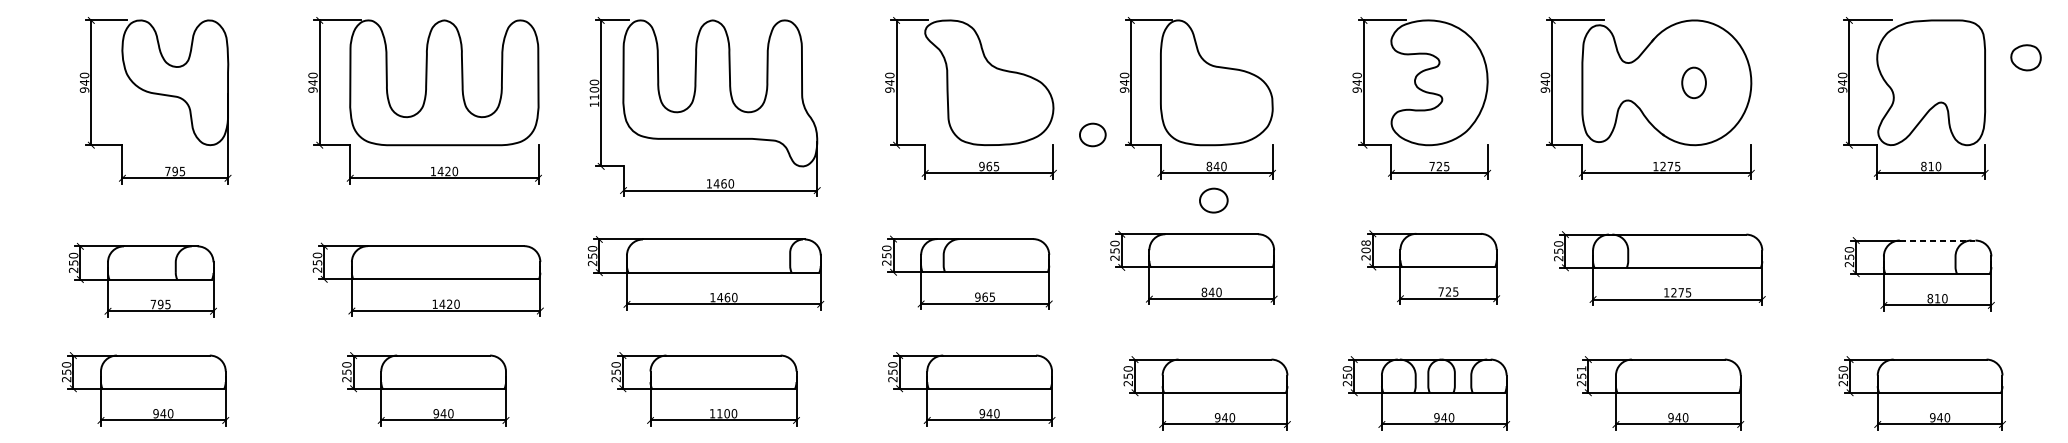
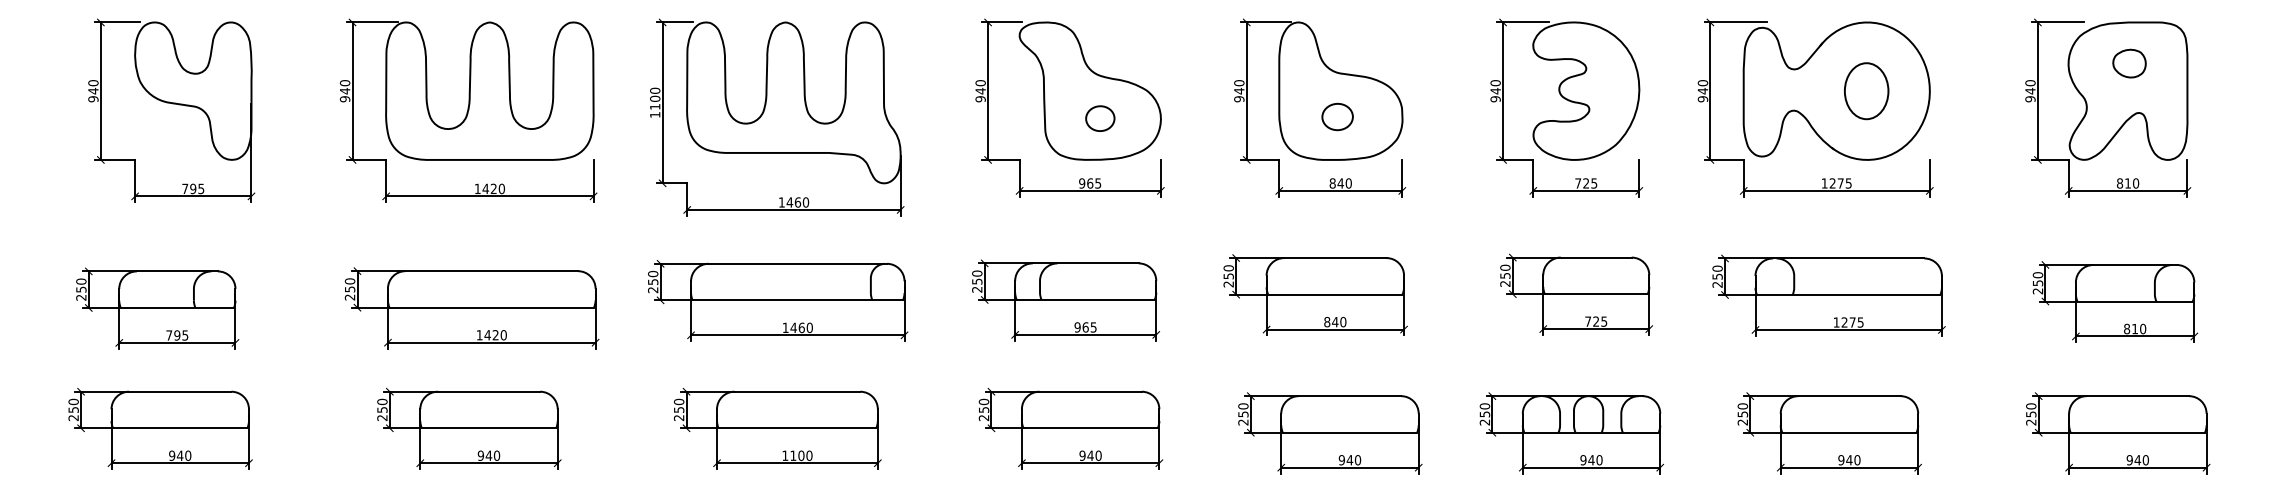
part: (2026, 57) -> (2129, 63), moved
part: (1693, 83) -> (1866, 91), size x1.67
part: (1092, 134) -> (1100, 118), moved
part: (1213, 200) -> (1337, 116), moved
line: (1937, 240) -> (2135, 264), dashed -> solid
text: (1366, 246) -> (1505, 271), 208 -> 250
text: (1581, 368) -> (1742, 406), 251 -> 250

